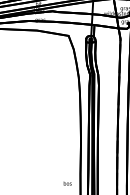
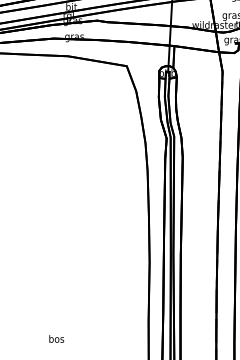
text: (67, 183) -> (56, 338), moved

